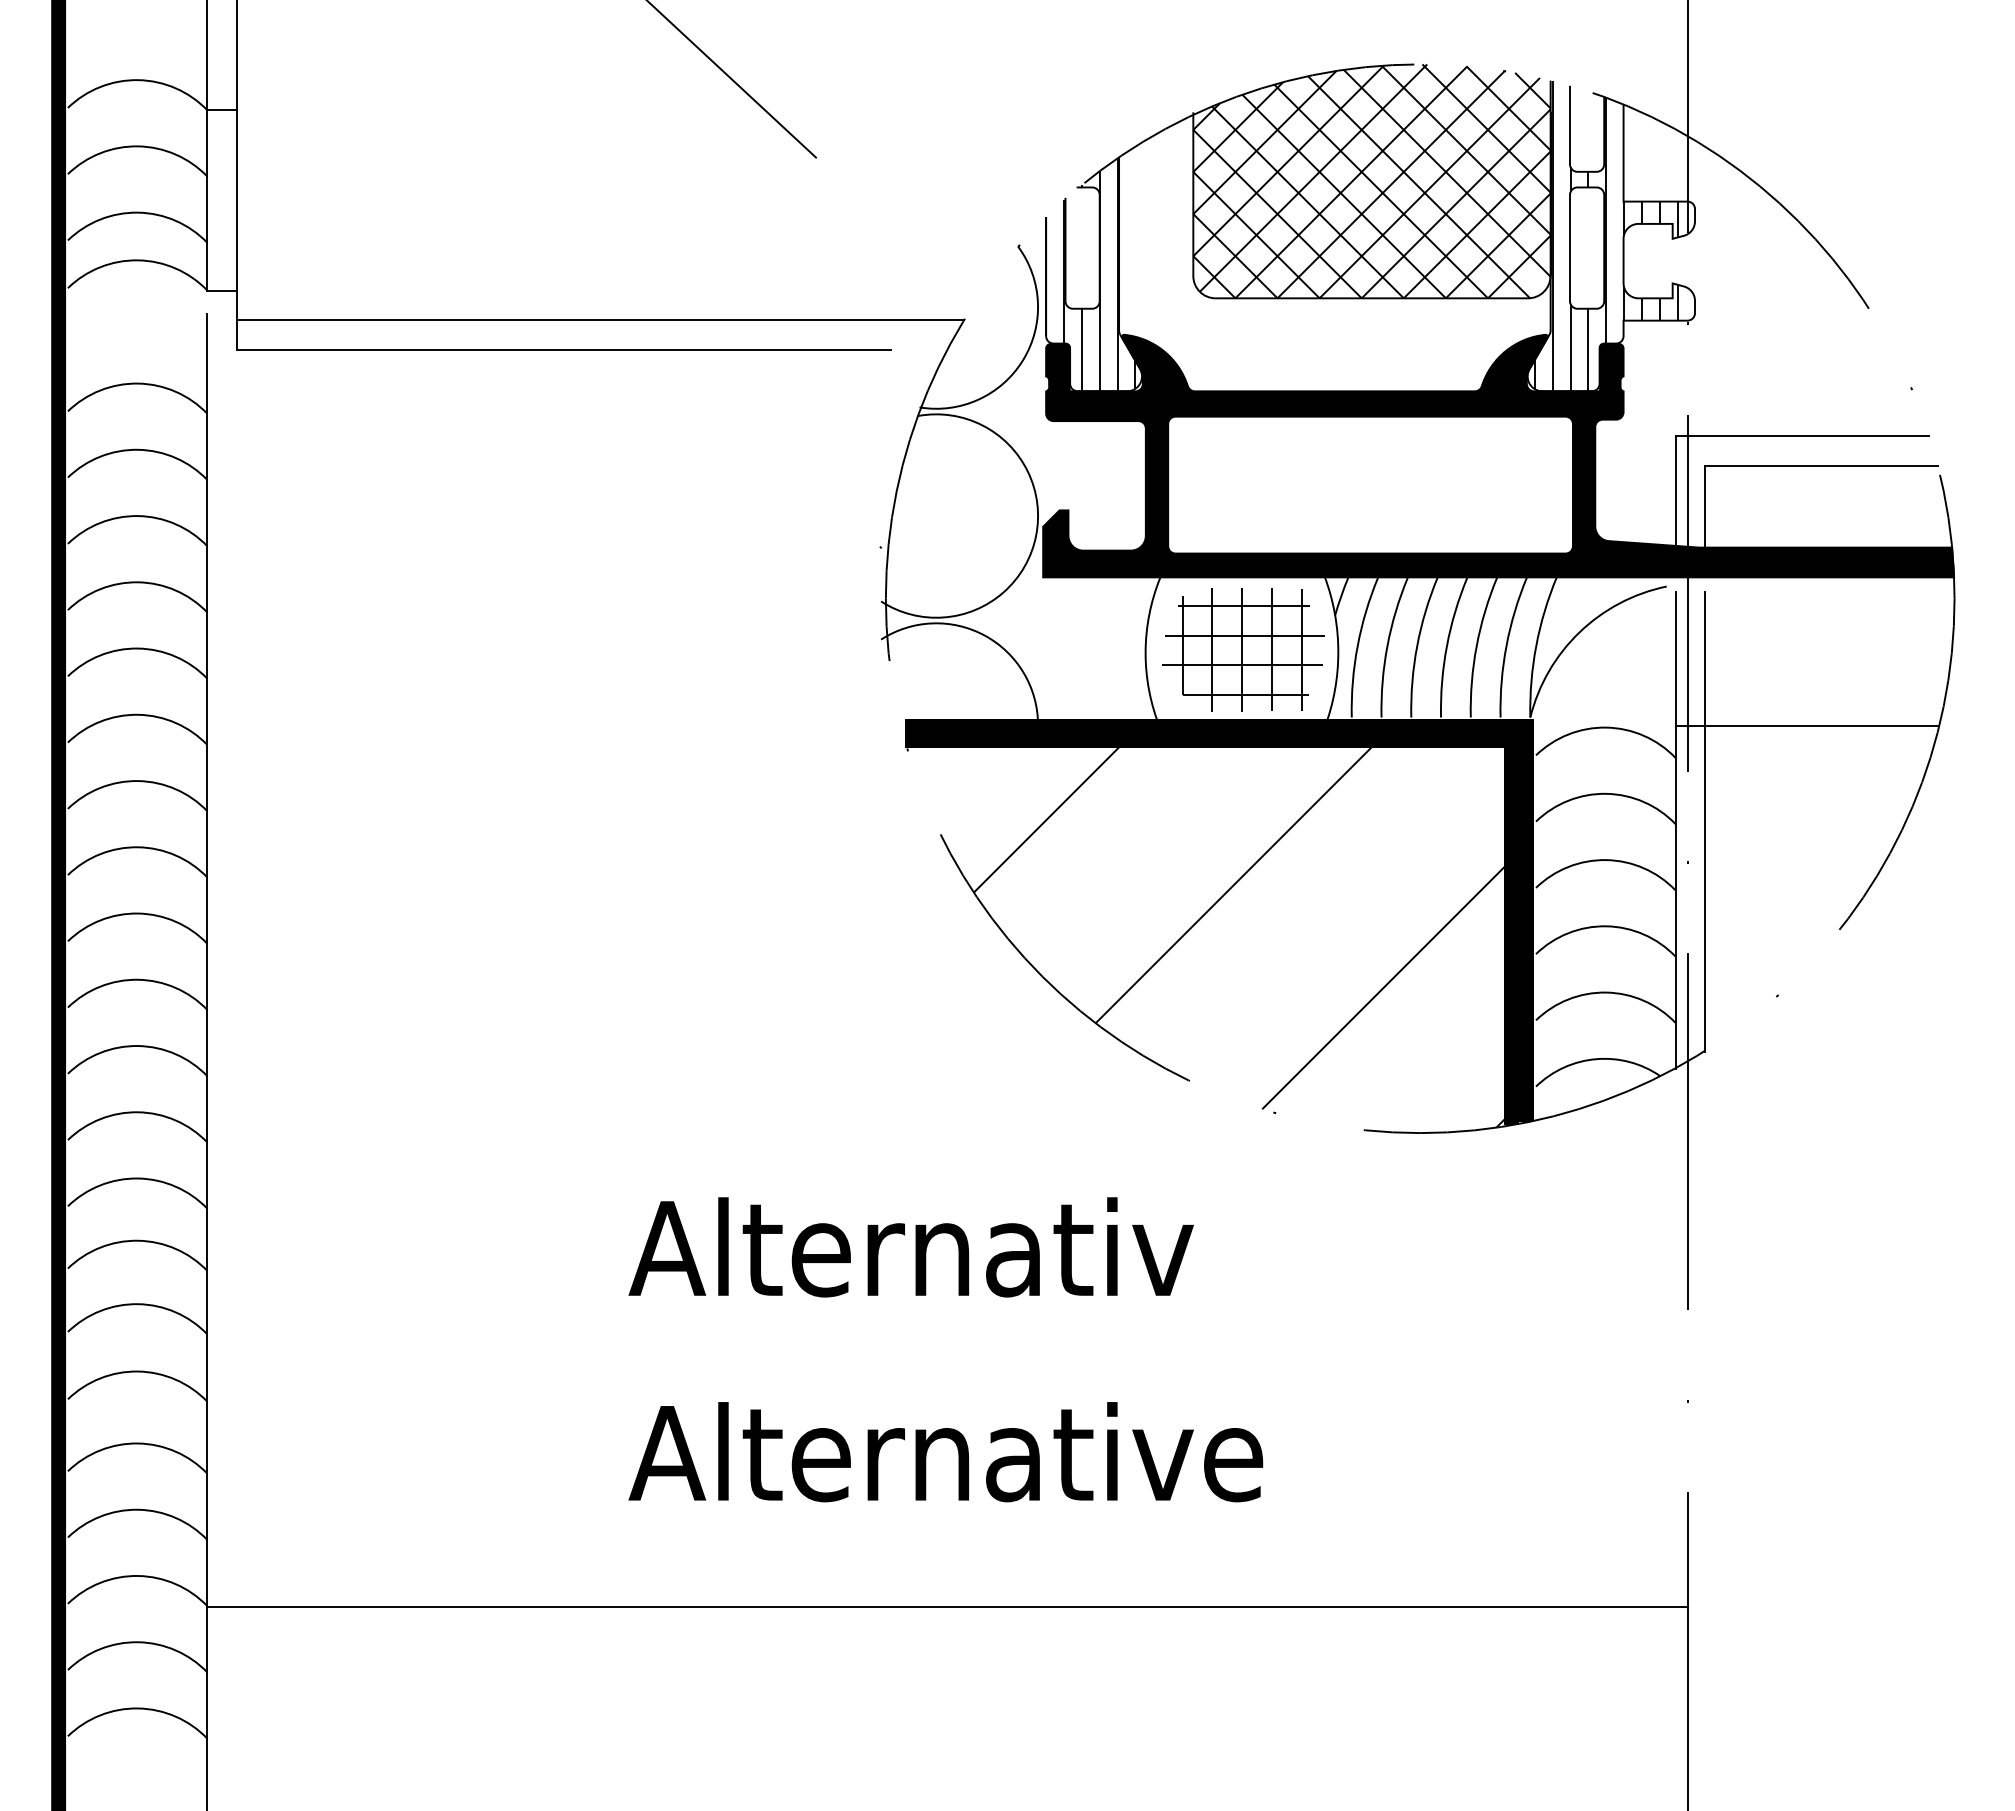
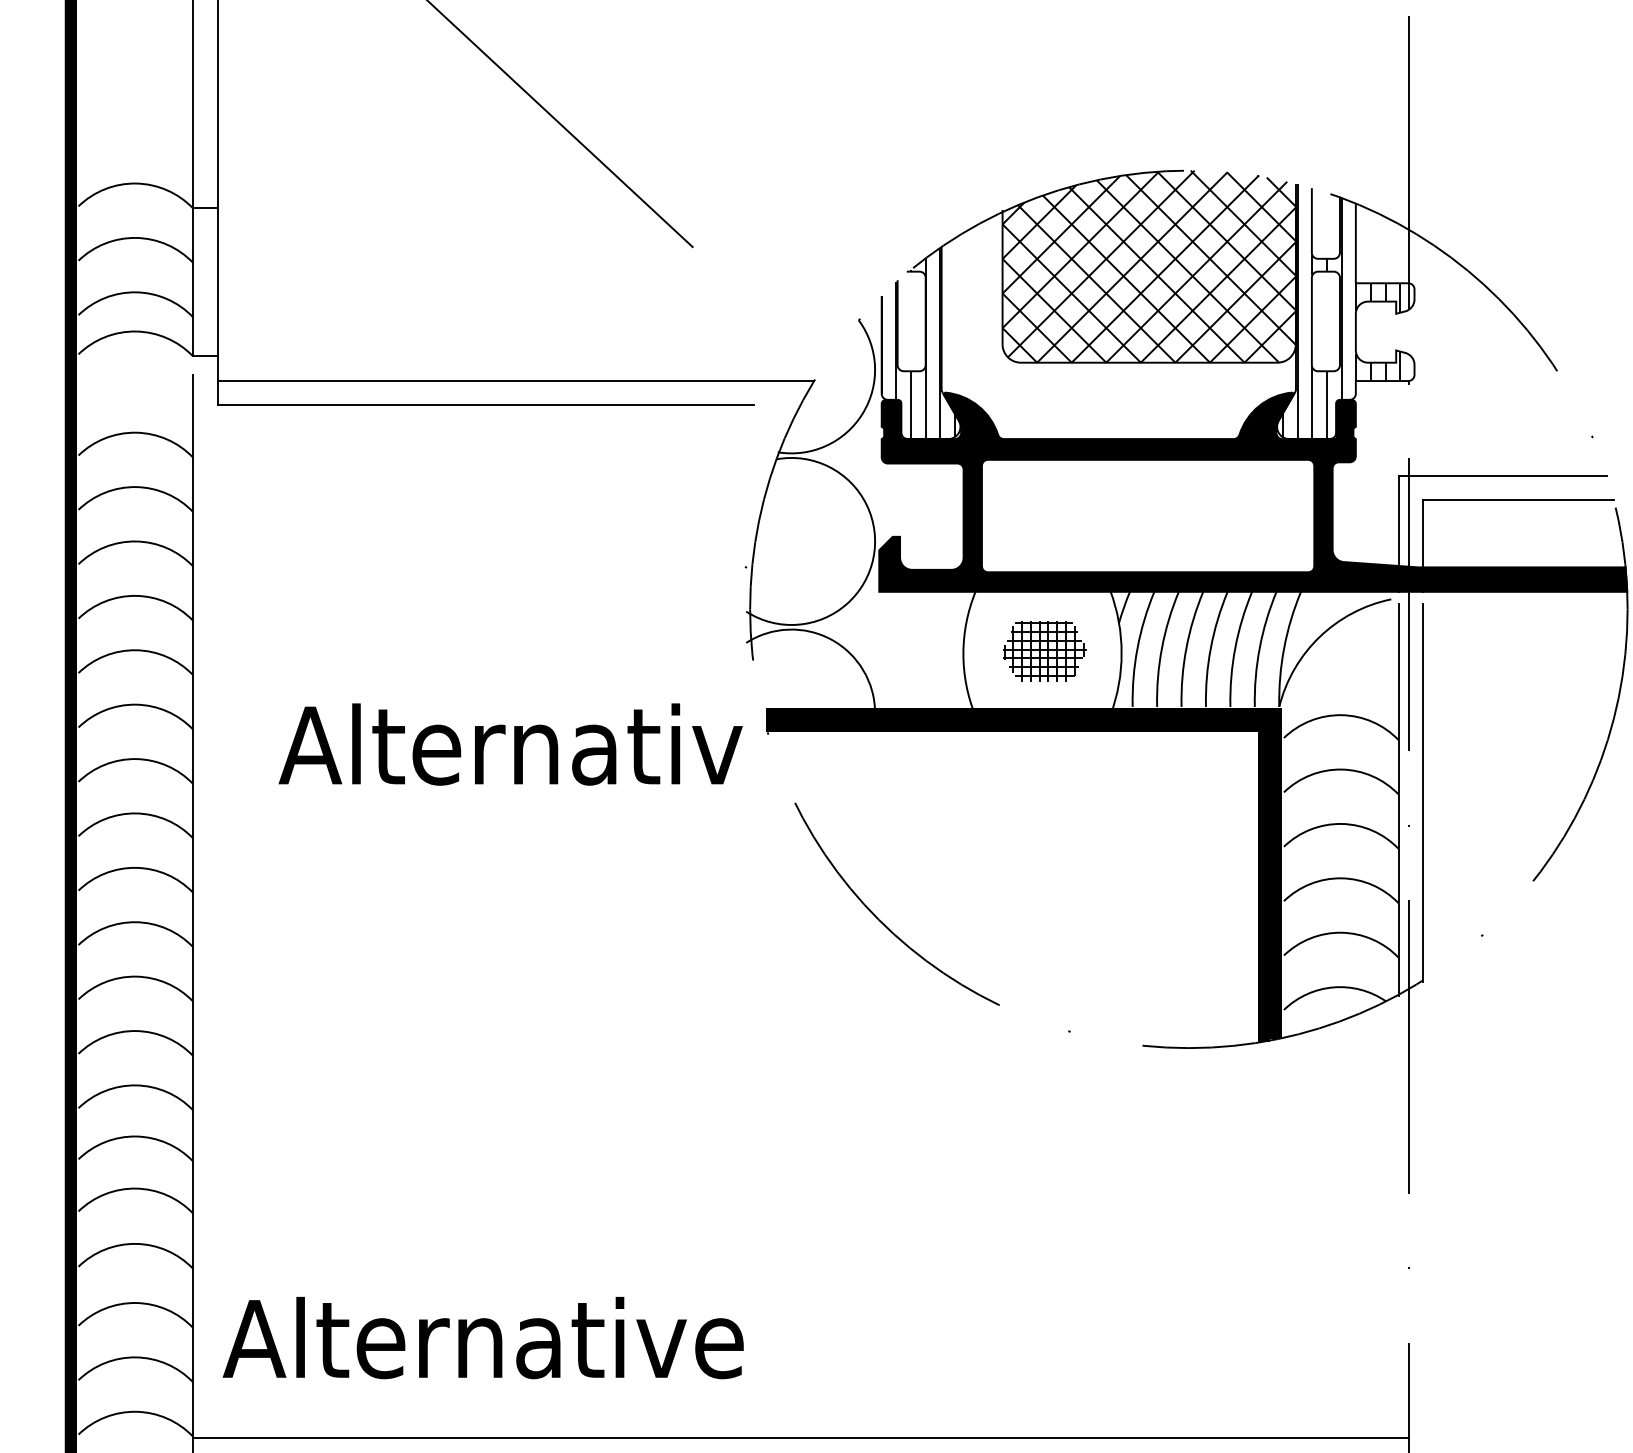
part: (1243, 649) -> (1043, 651), size x0.6
line: (1807, 726) -> (1506, 714), removed
hatch: (1242, 934) -> (1042, 885), removed
text: (910, 1247) -> (510, 744), moved
text: (945, 1452) -> (482, 1338), moved

